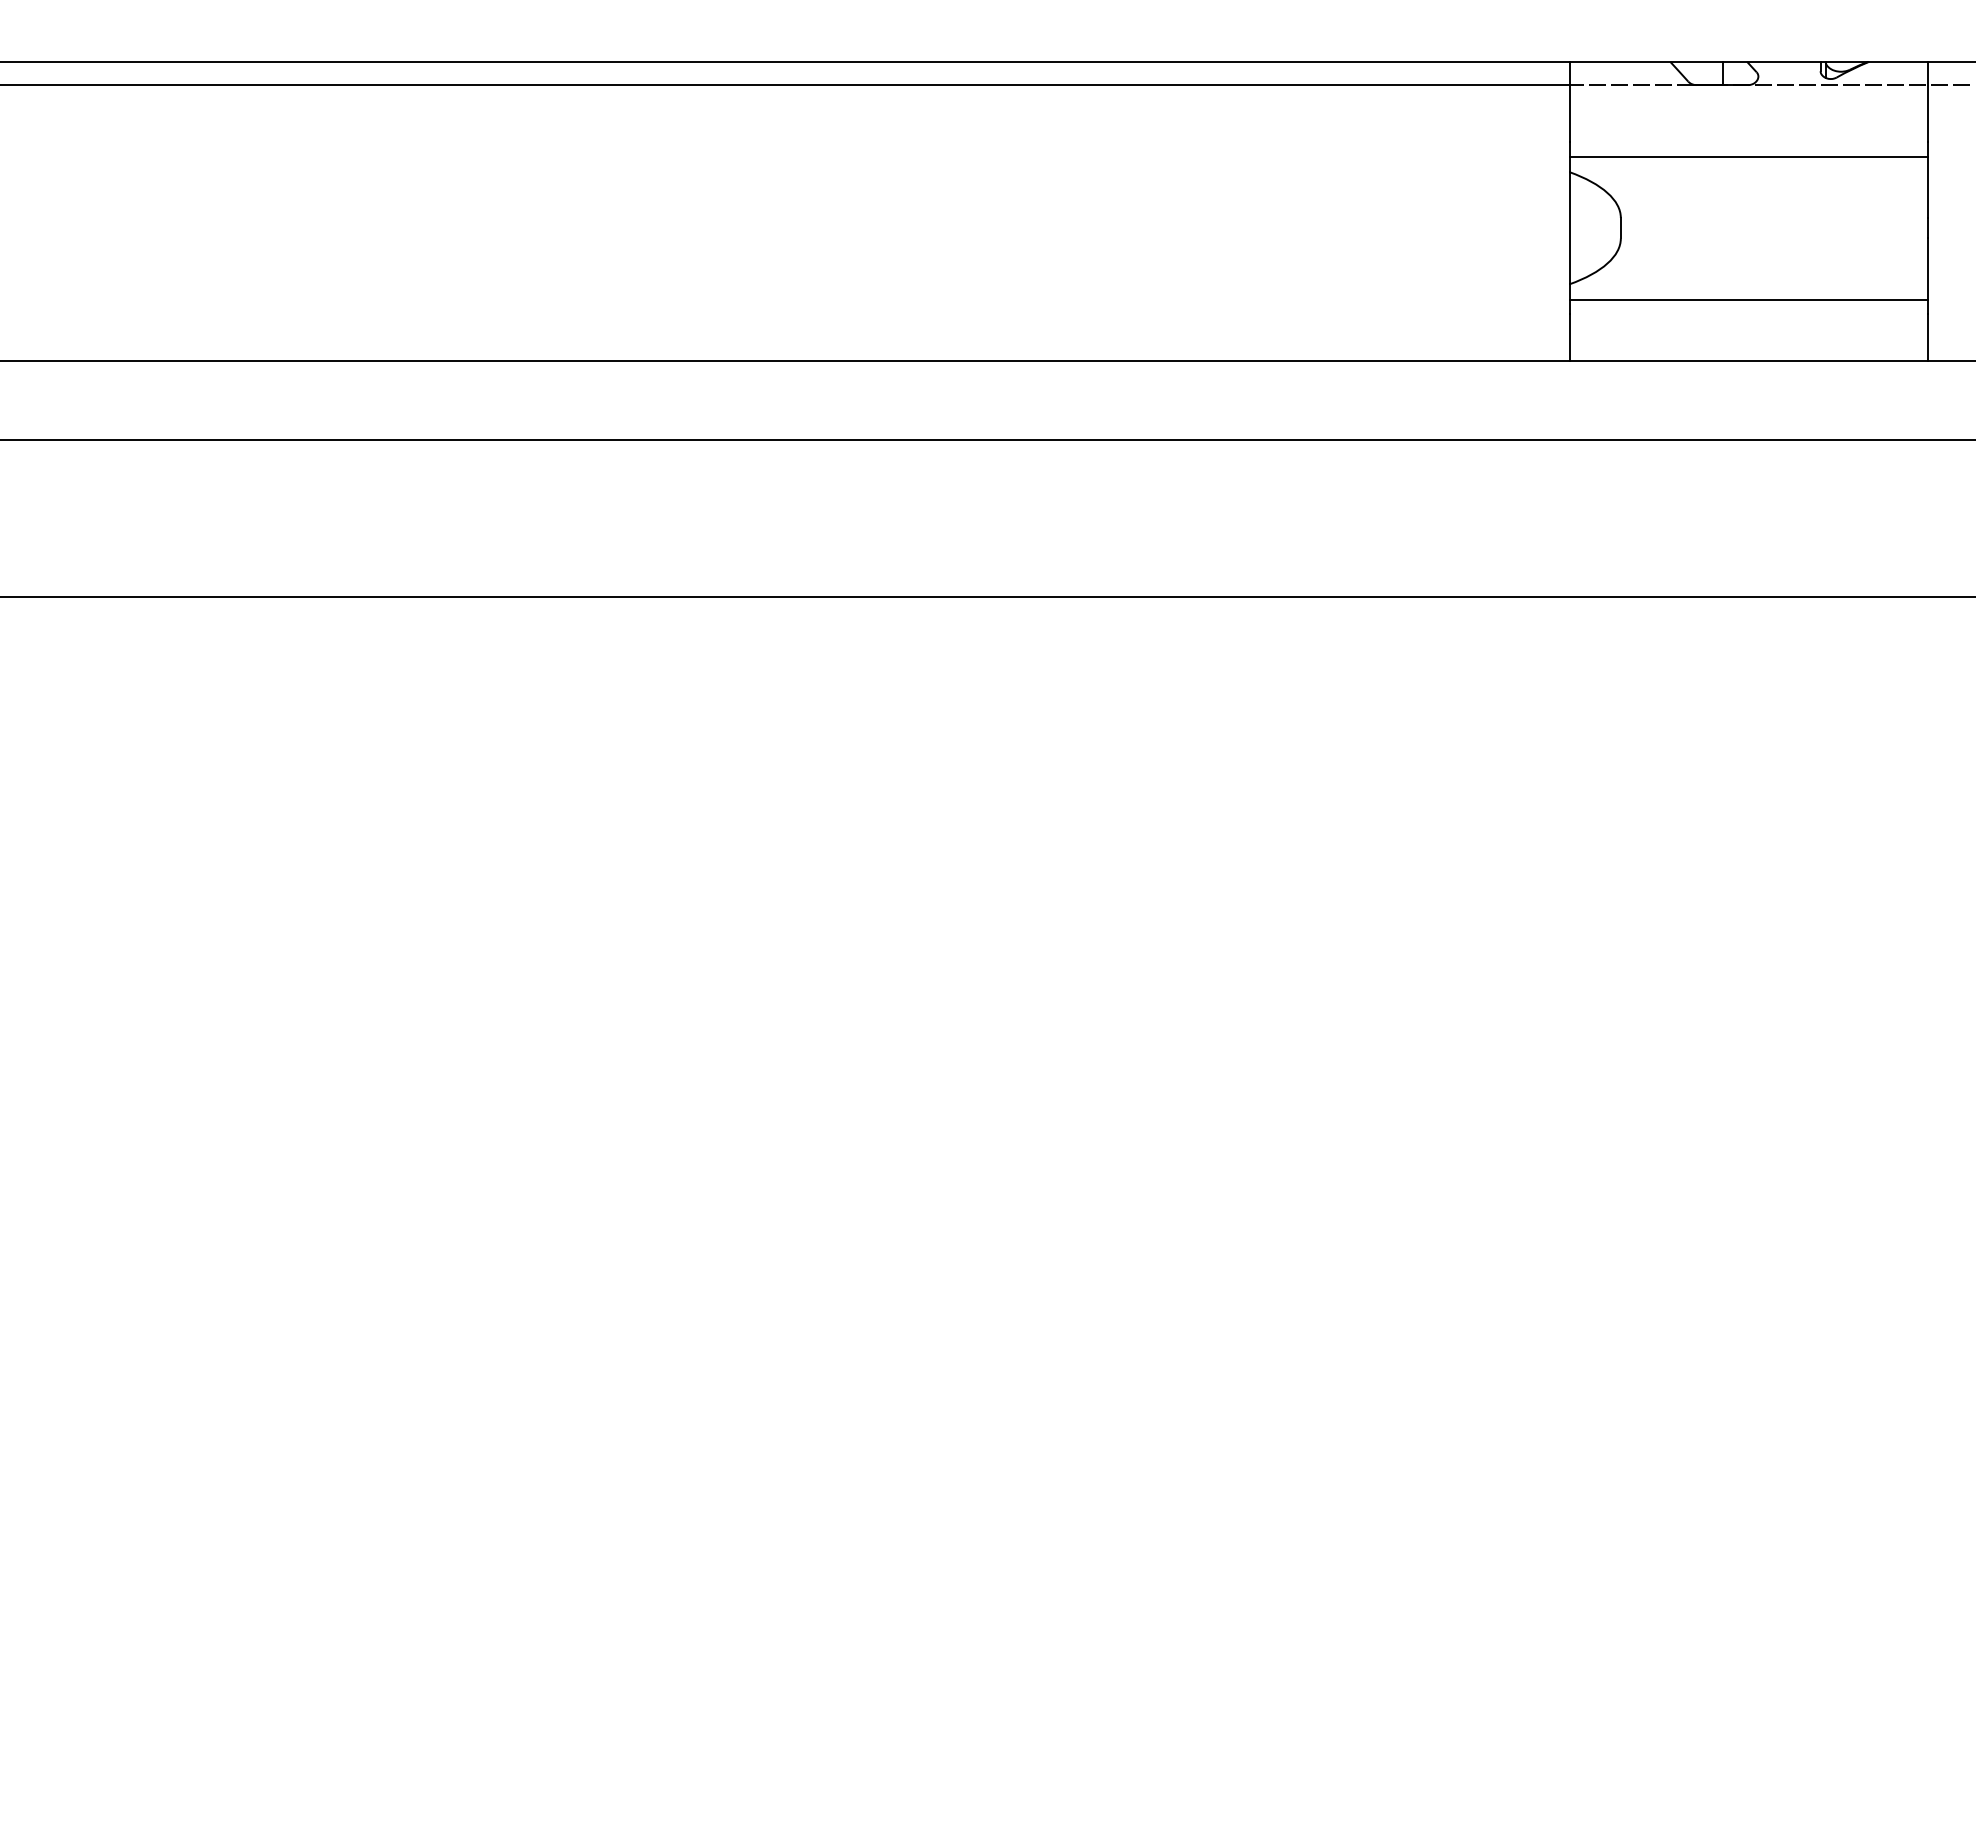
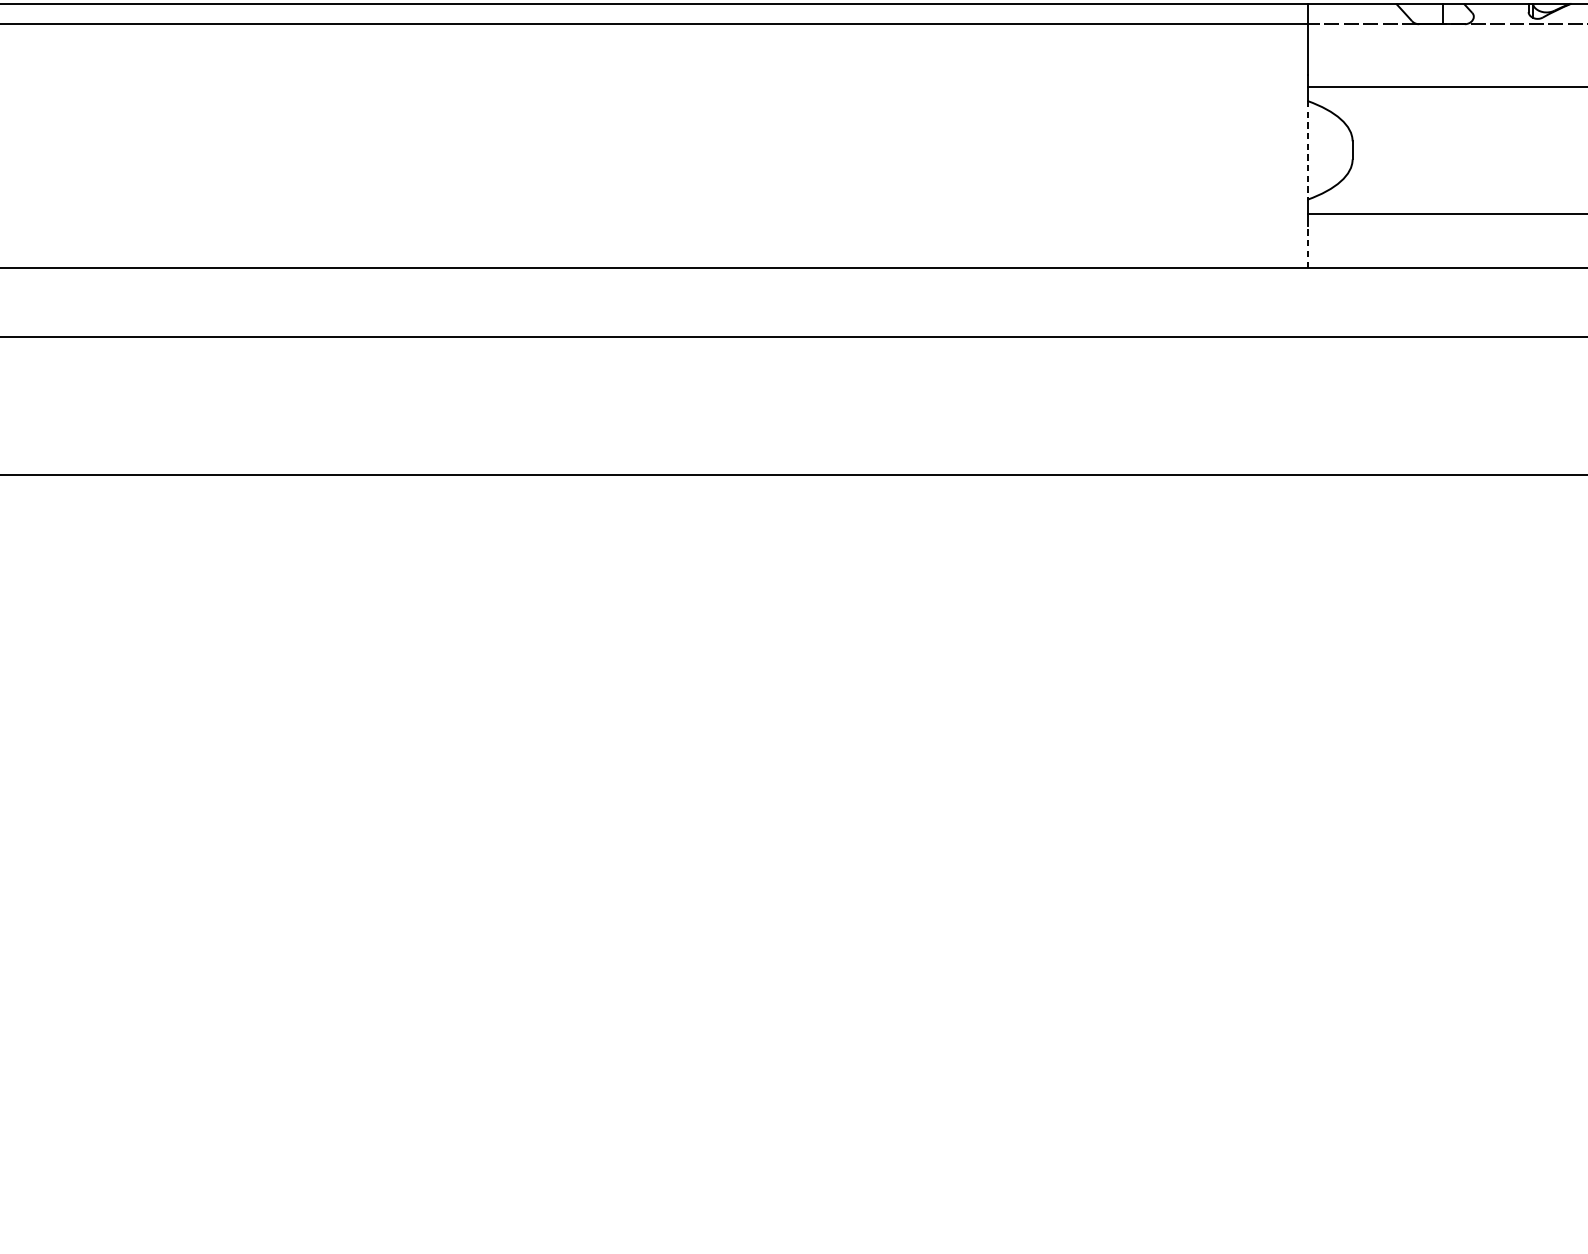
line: (1569, 228) -> (1307, 150), solid -> dashed
line: (1569, 337) -> (1307, 246), solid -> dashed

